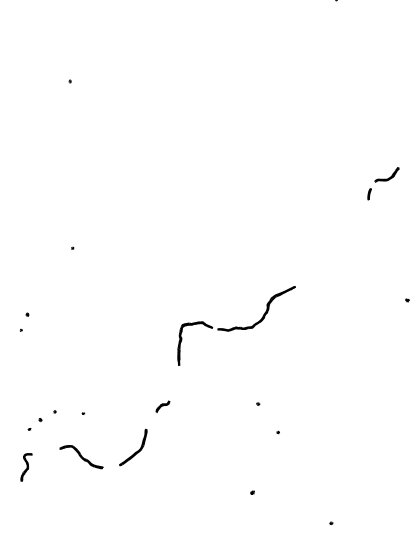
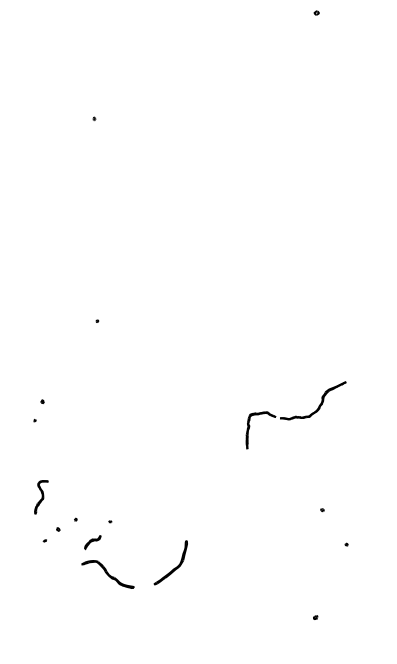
part: (236, 325) -> (296, 414), size x0.7
part: (162, 406) -> (92, 542), moved
part: (26, 467) -> (41, 497), moved

